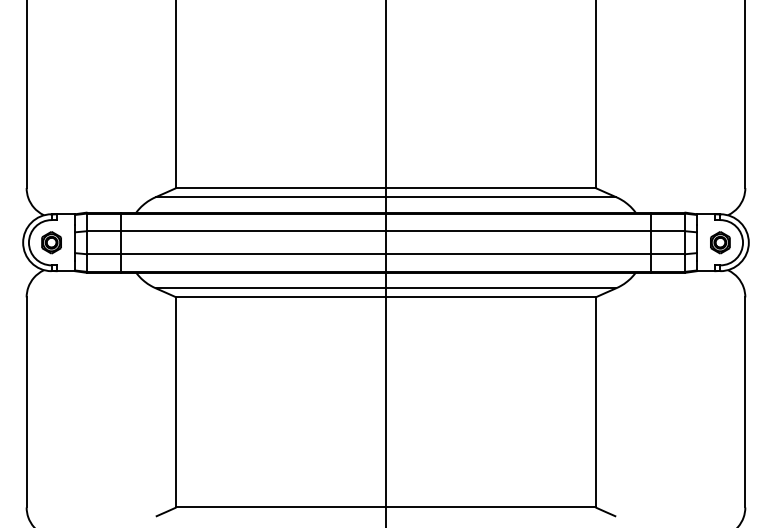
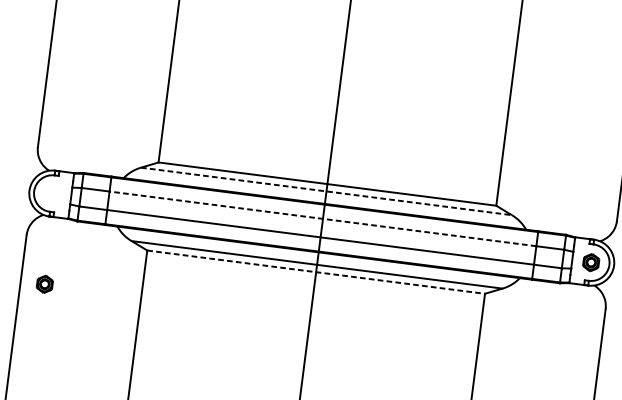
line: (386, 197) -> (326, 191), solid -> dashed
line: (386, 231) -> (323, 219), solid -> dashed
part: (51, 242) -> (44, 284), moved
line: (386, 297) -> (316, 272), solid -> dashed

